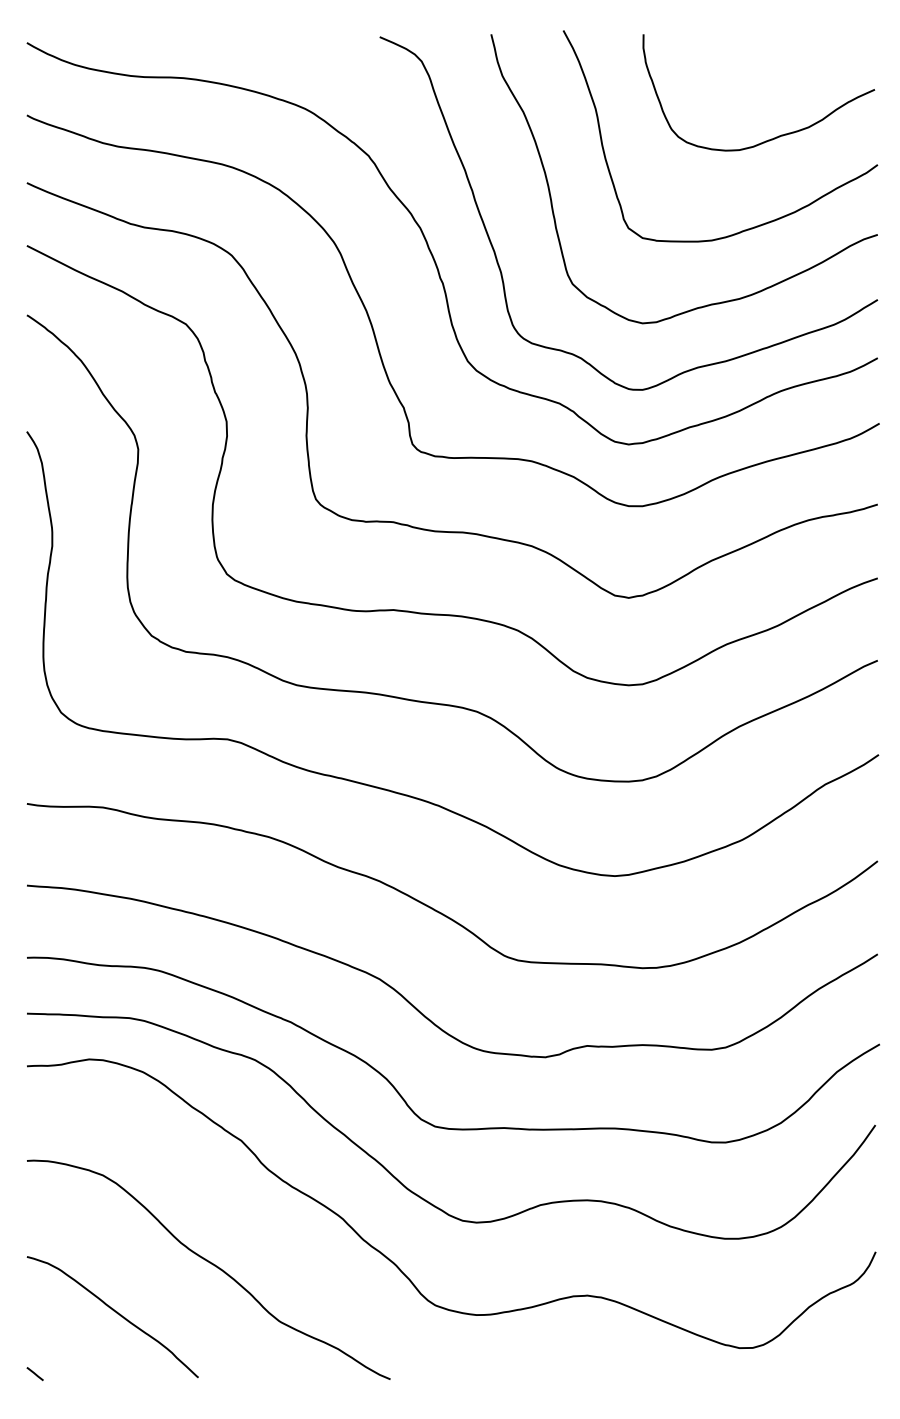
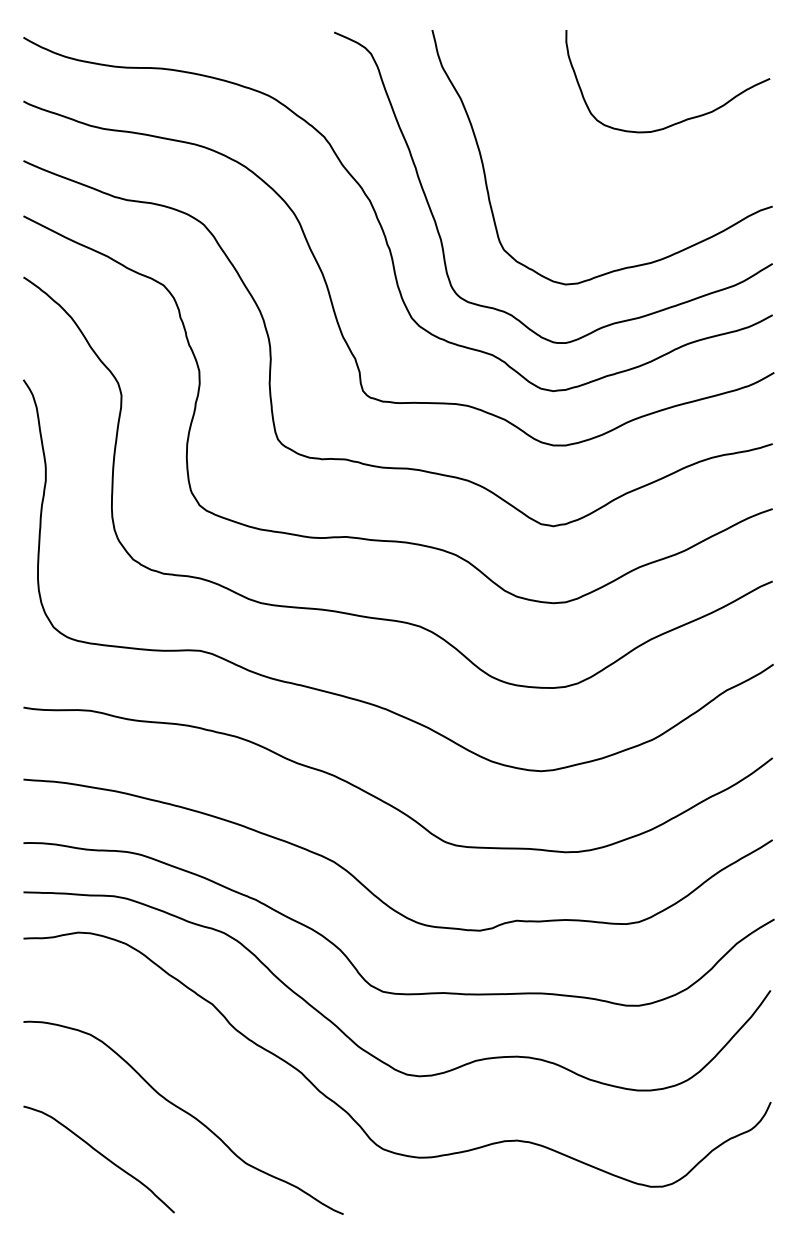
curve: (747, 228) -> (657, 200), removed
line: (34, 1374) -> (30, 1210), removed

